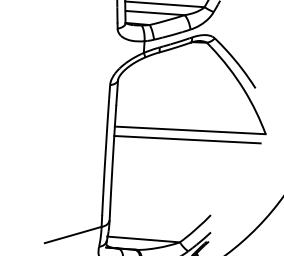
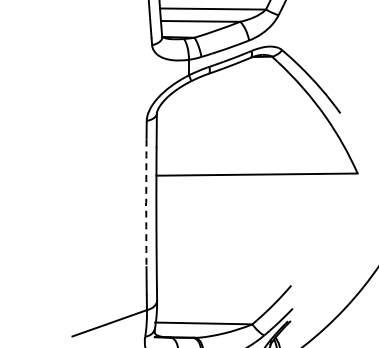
line: (187, 139) -> (253, 187), removed
arc: (106, 146) -> (146, 202), solid -> dashed

